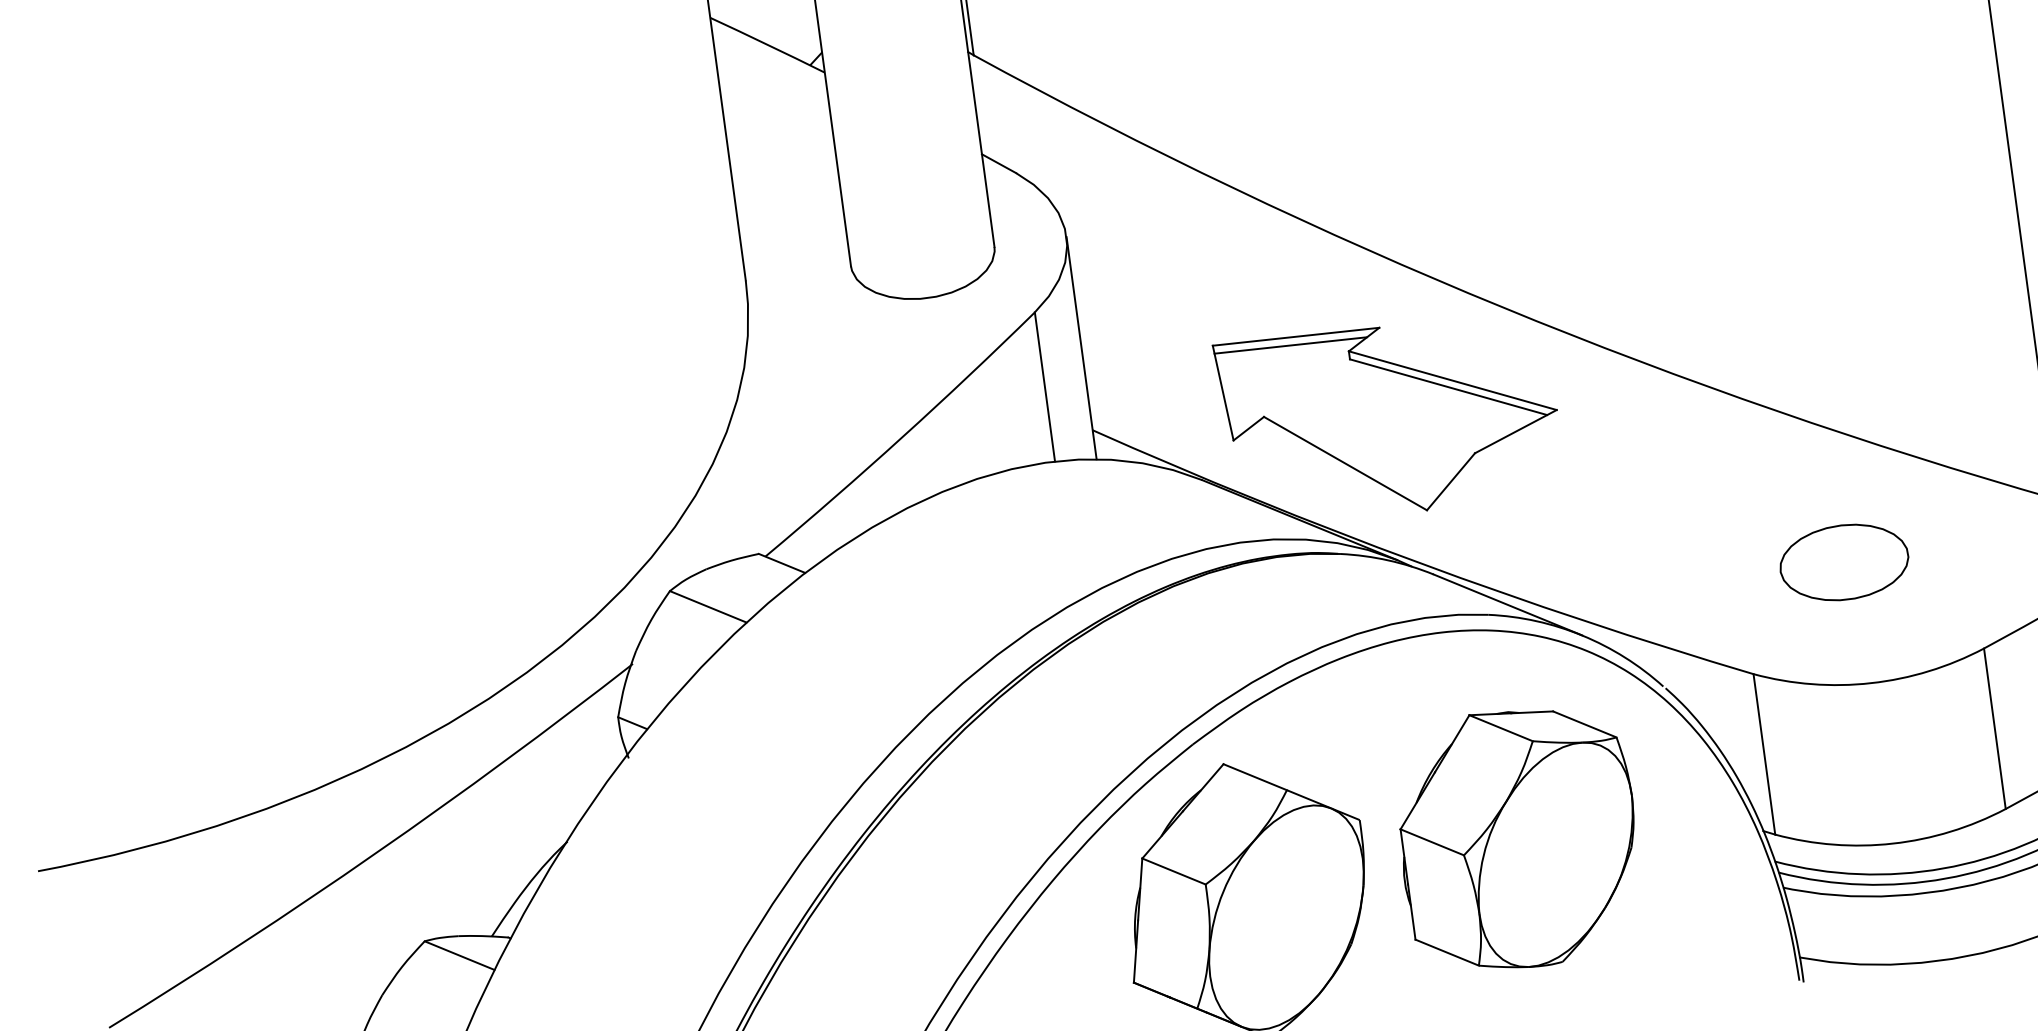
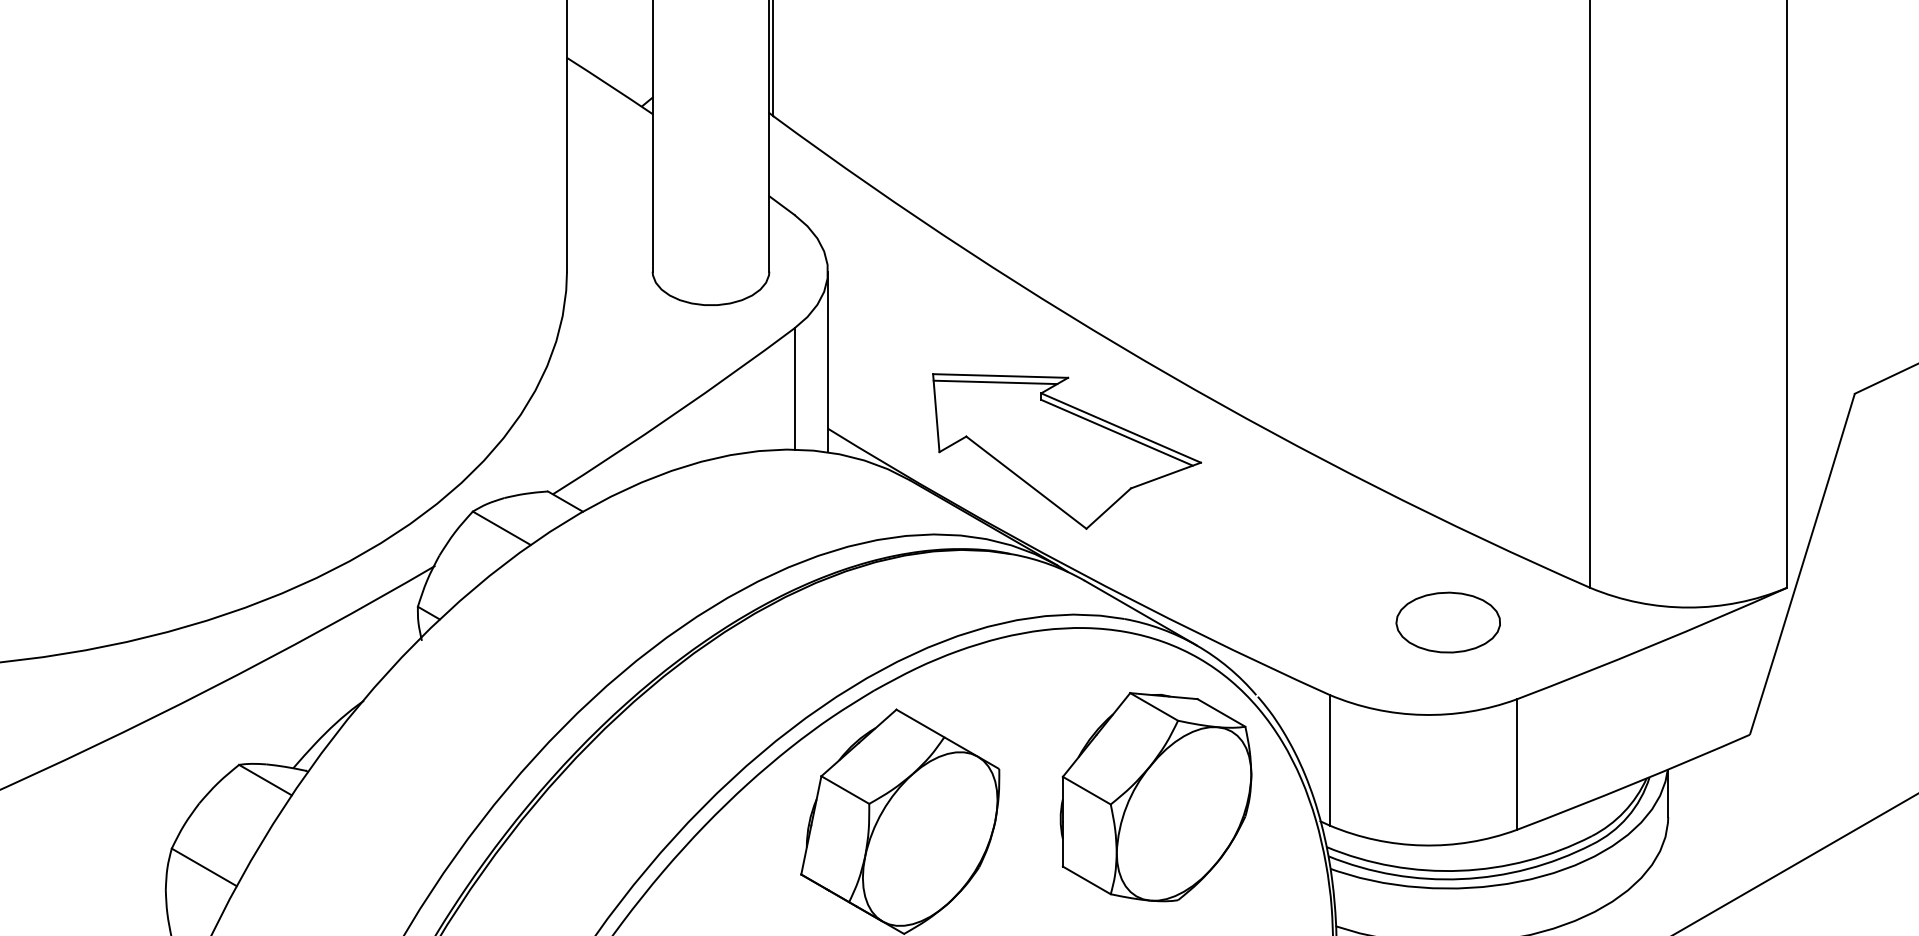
part: (1843, 562) -> (1447, 622), moved
part: (1517, 839) -> (1155, 797), moved

